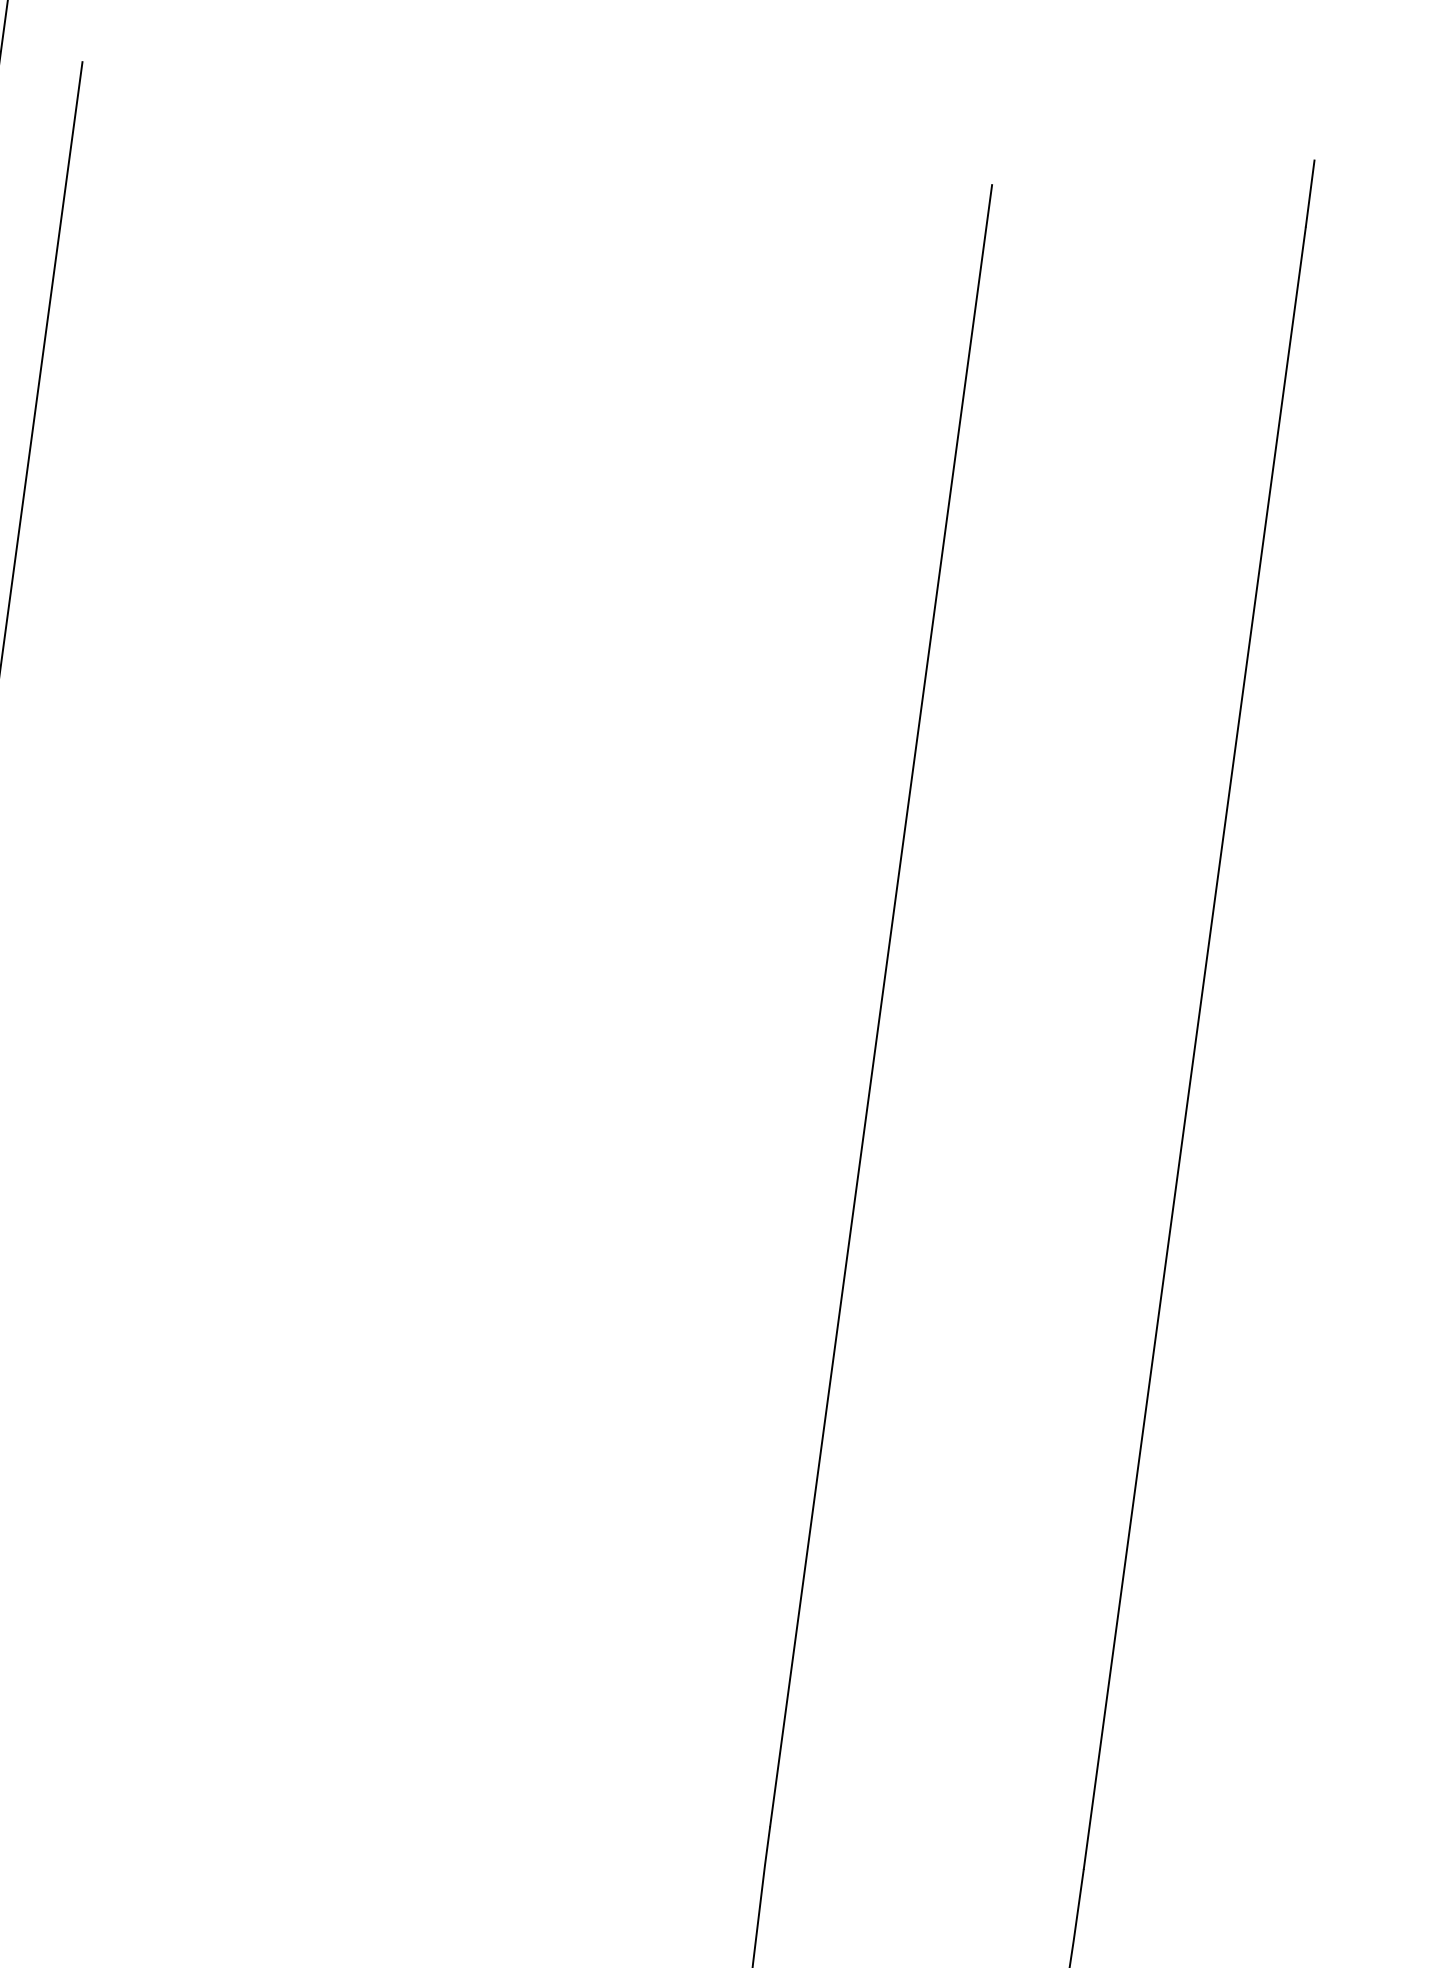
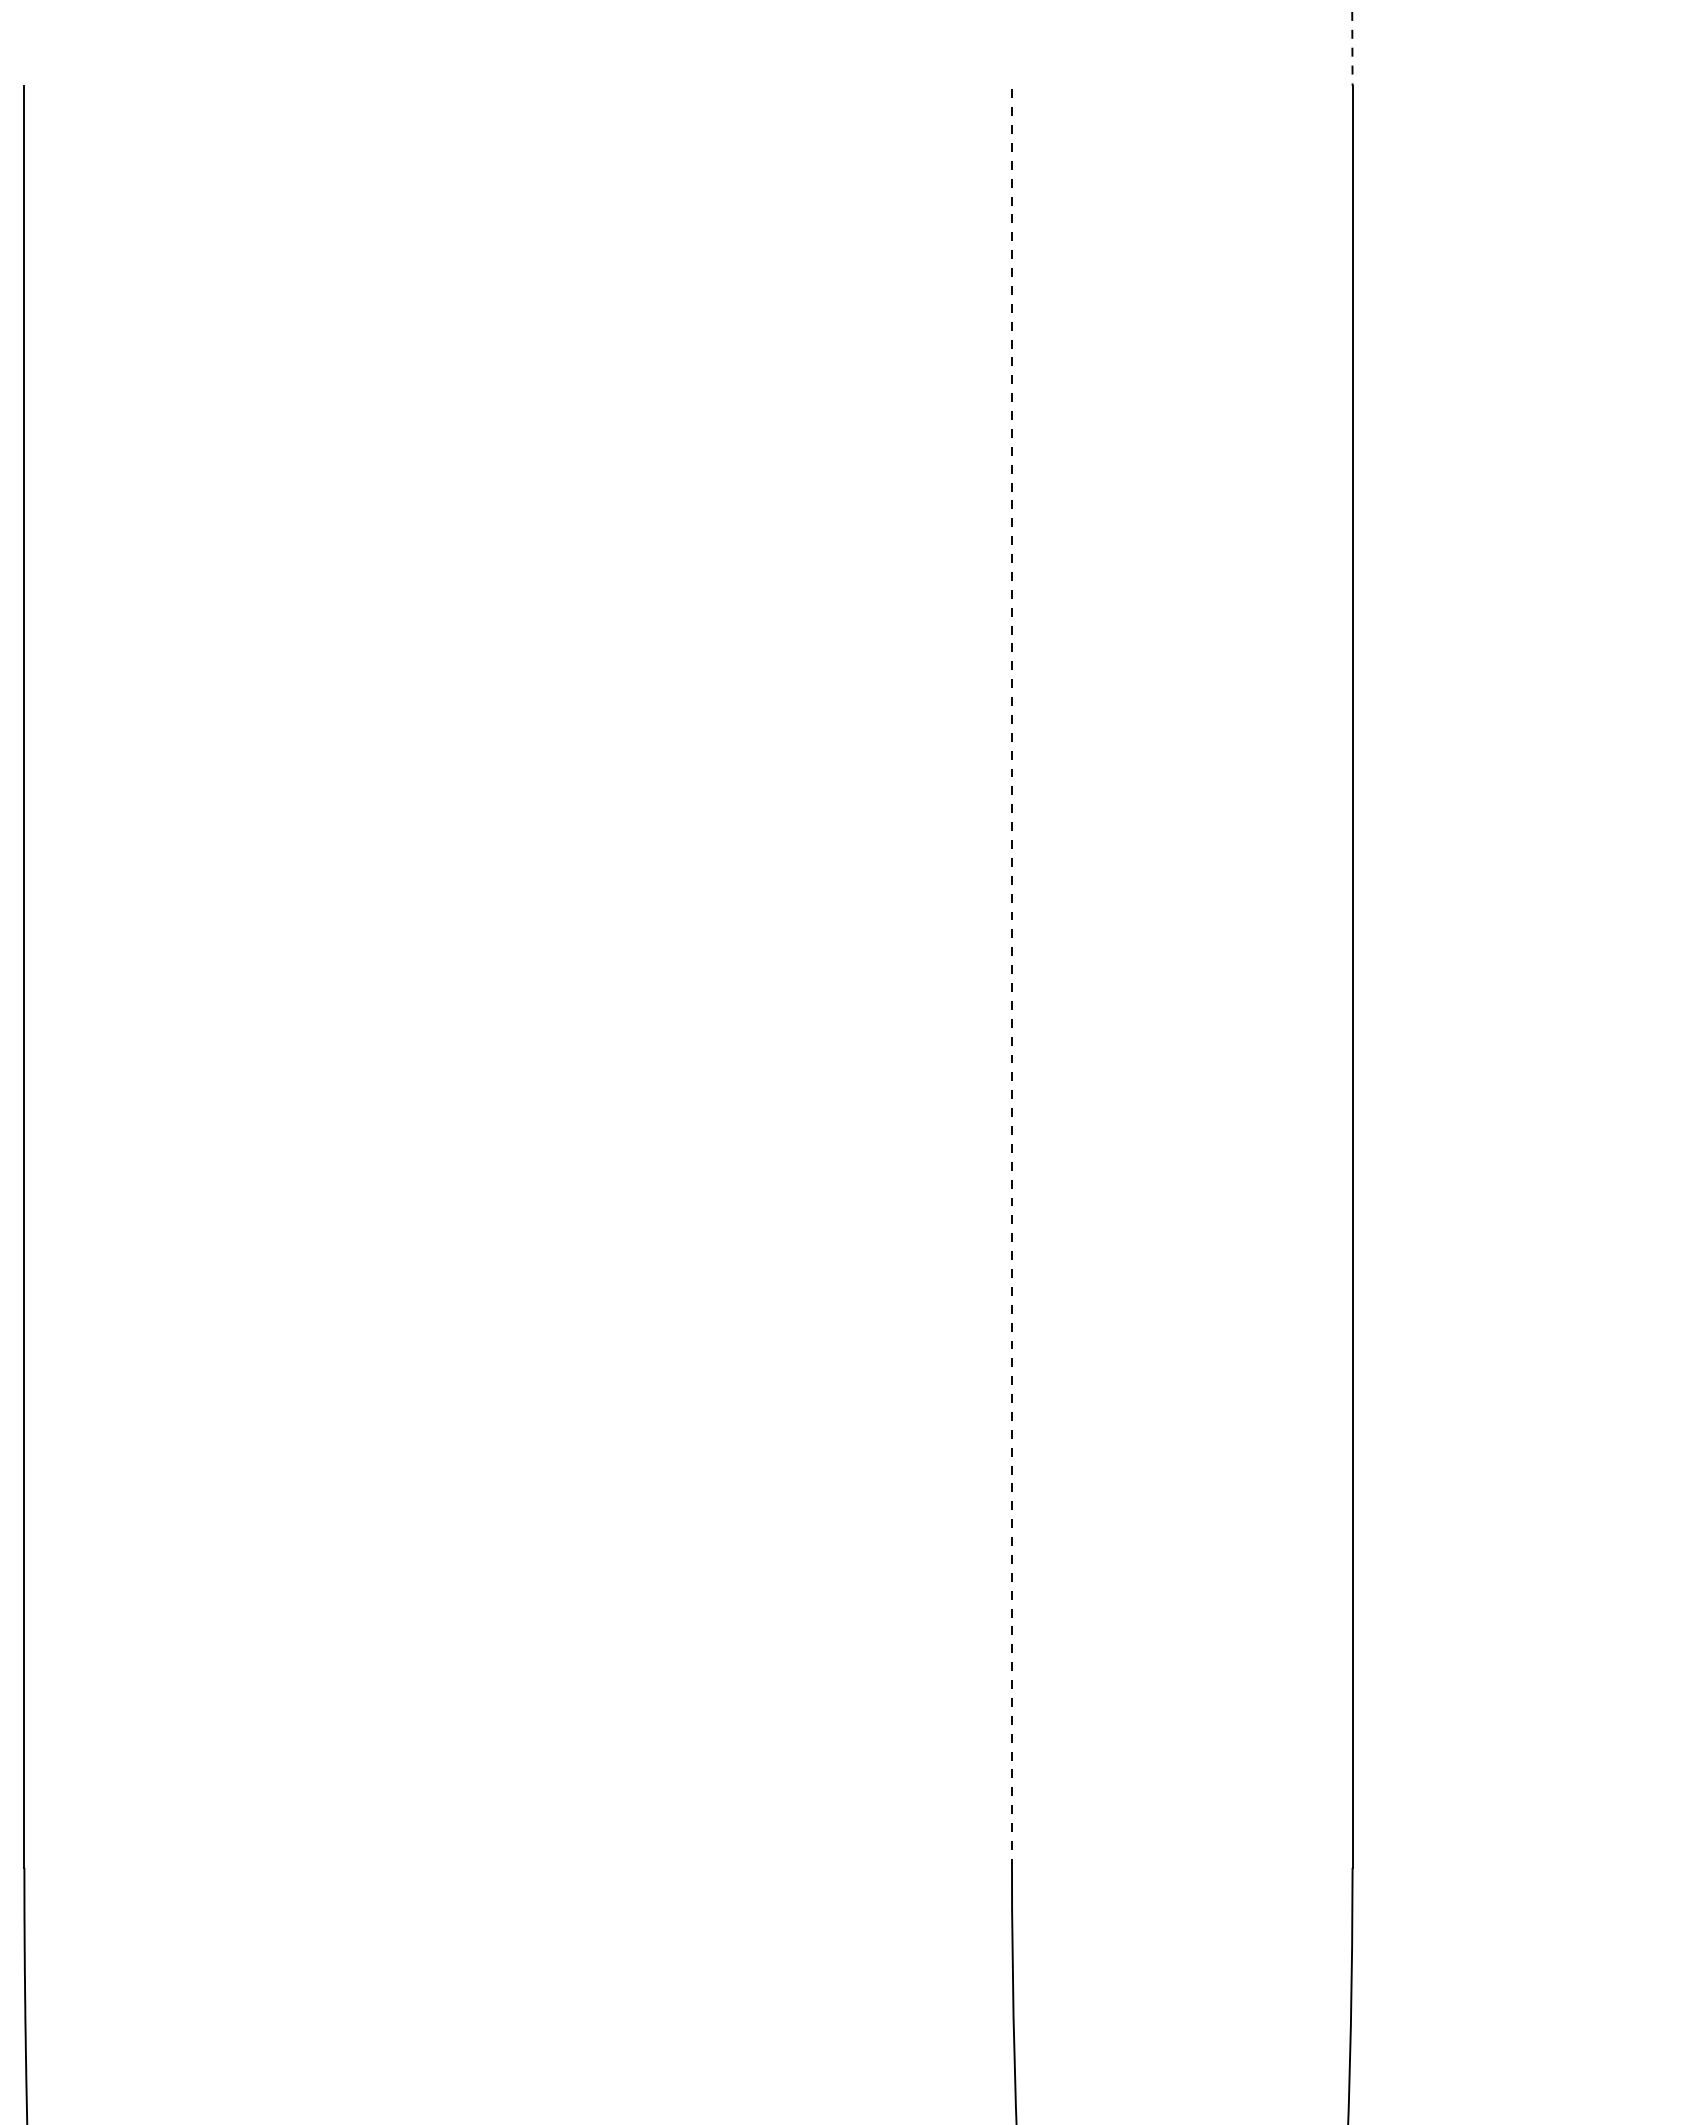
line: (1310, 193) -> (1352, 48), solid -> dashed
line: (881, 1005) -> (1012, 976), solid -> dashed

